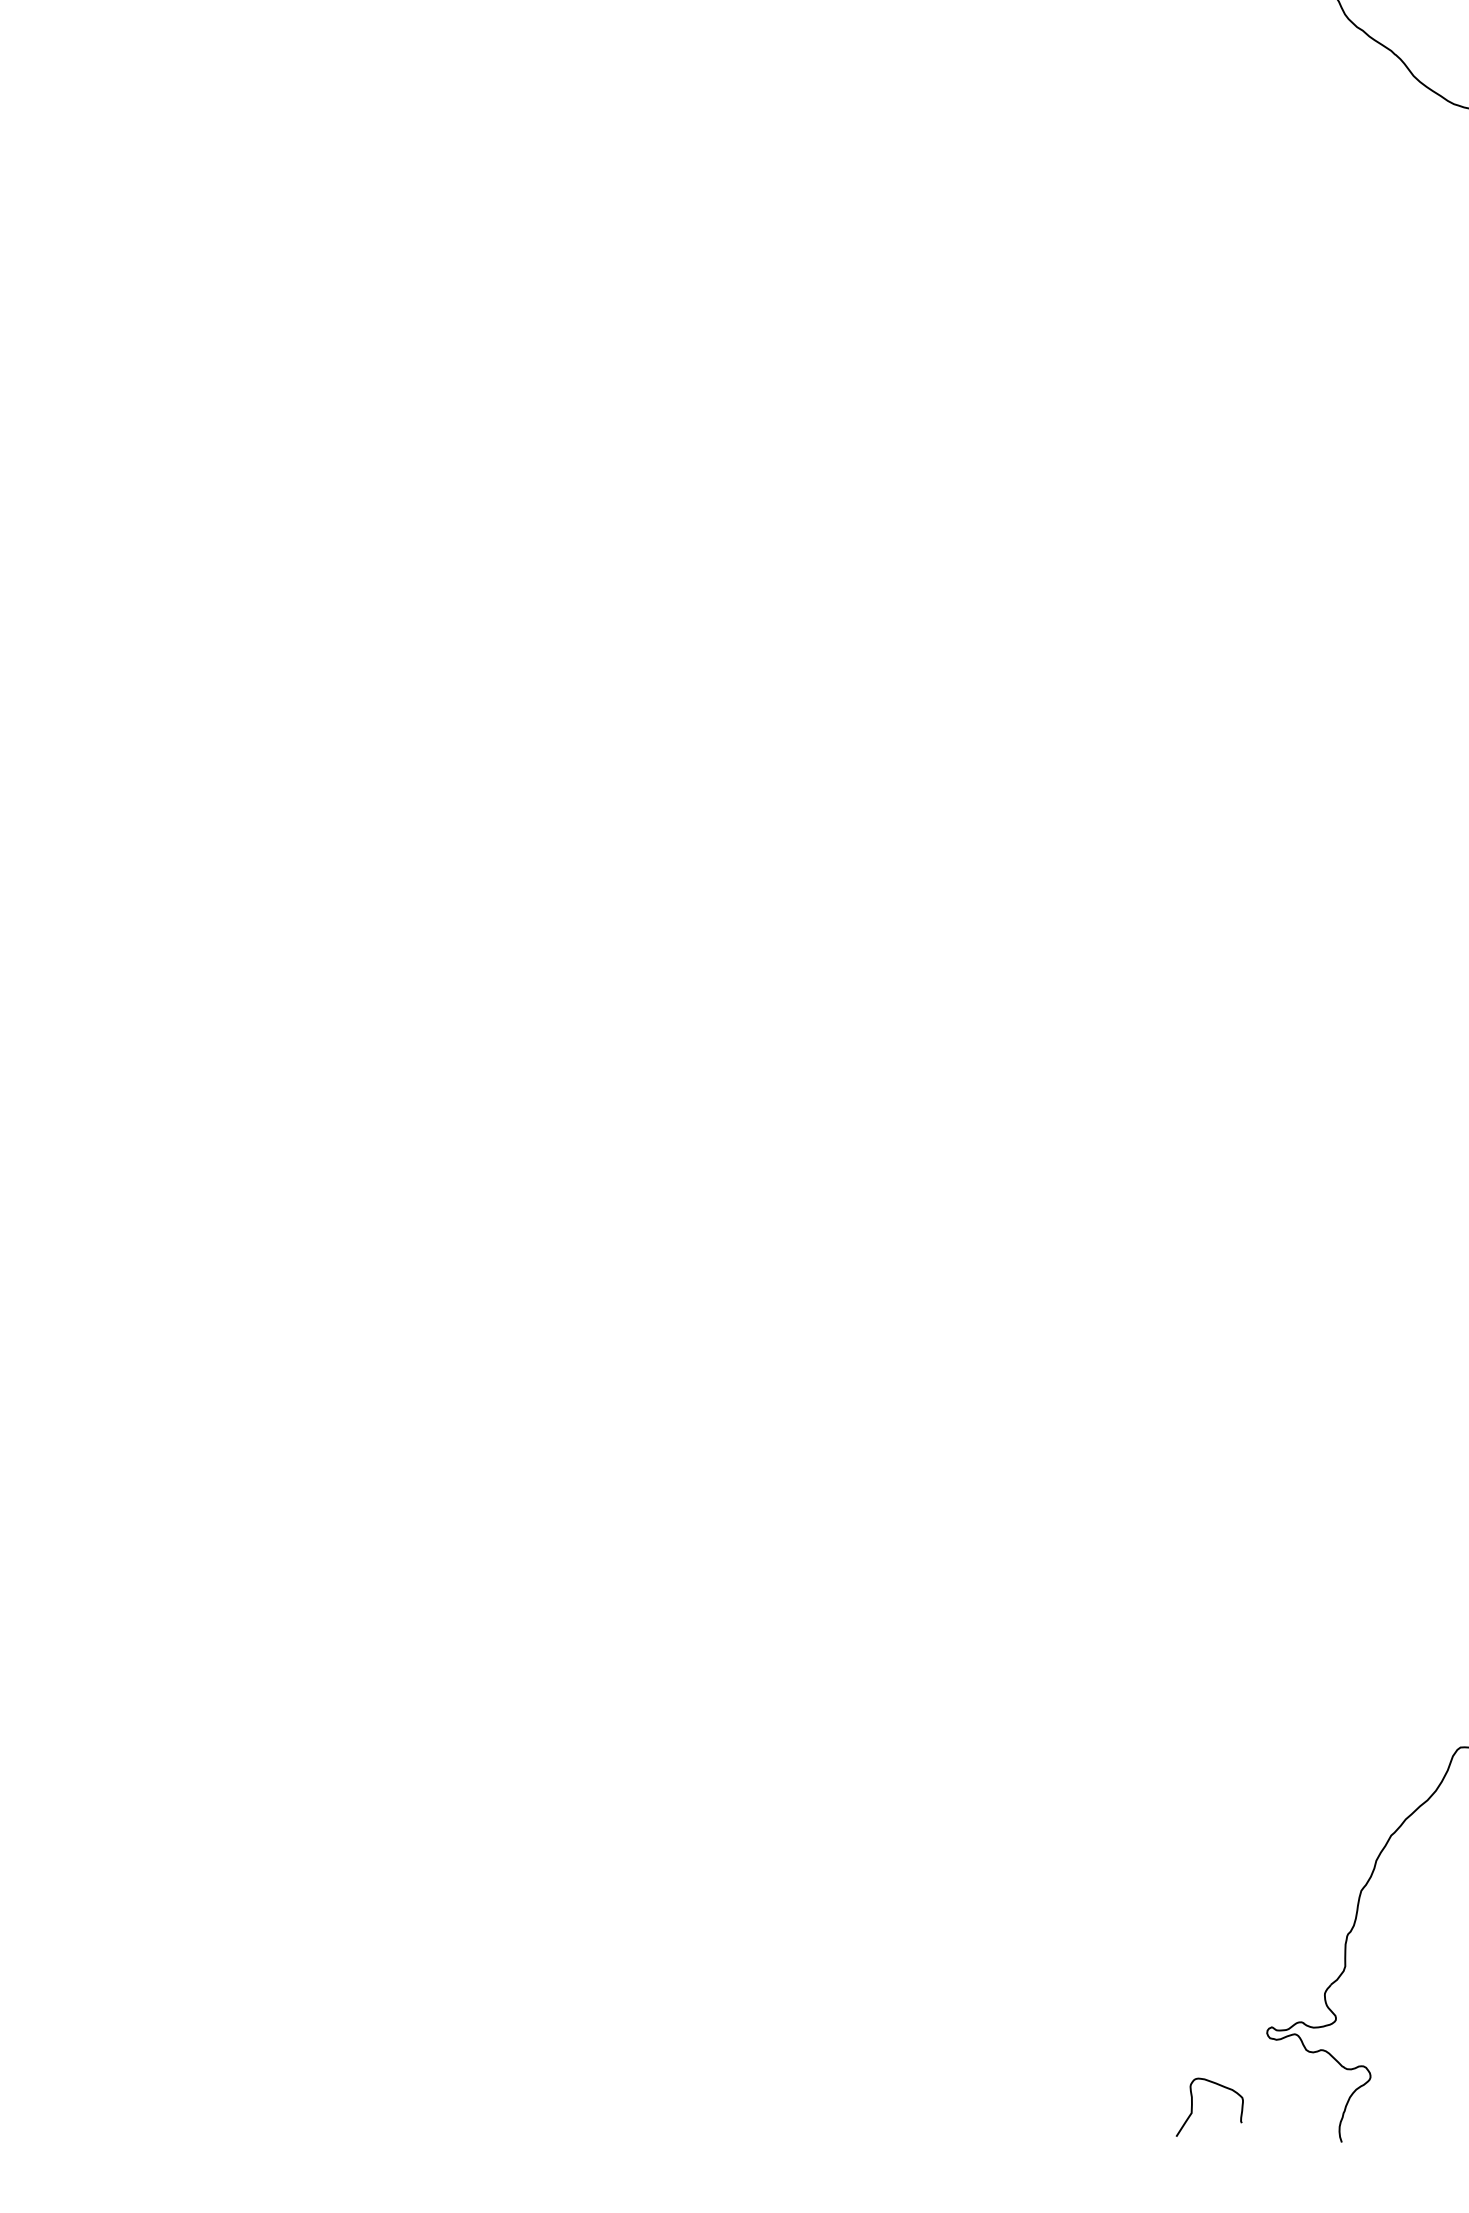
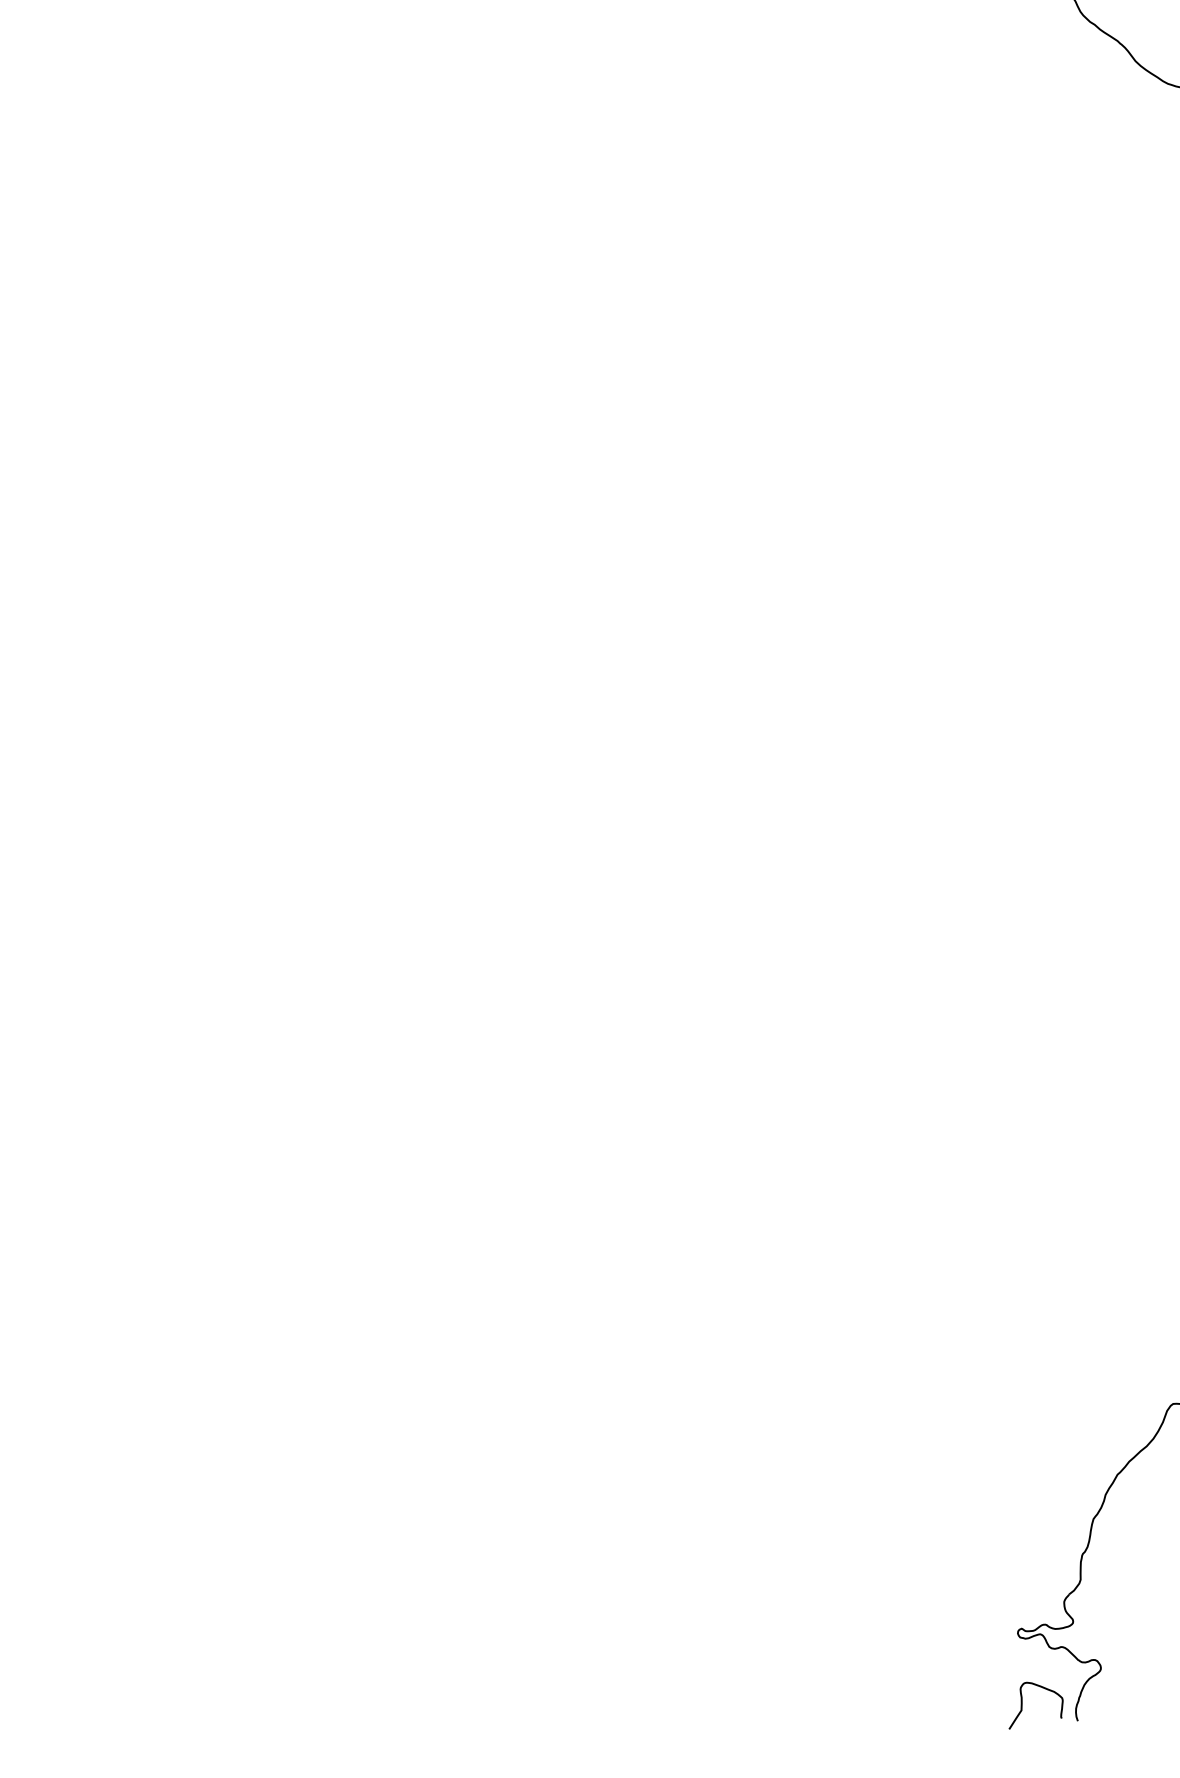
curve: (1192, 2106) -> (1022, 1705), moved

